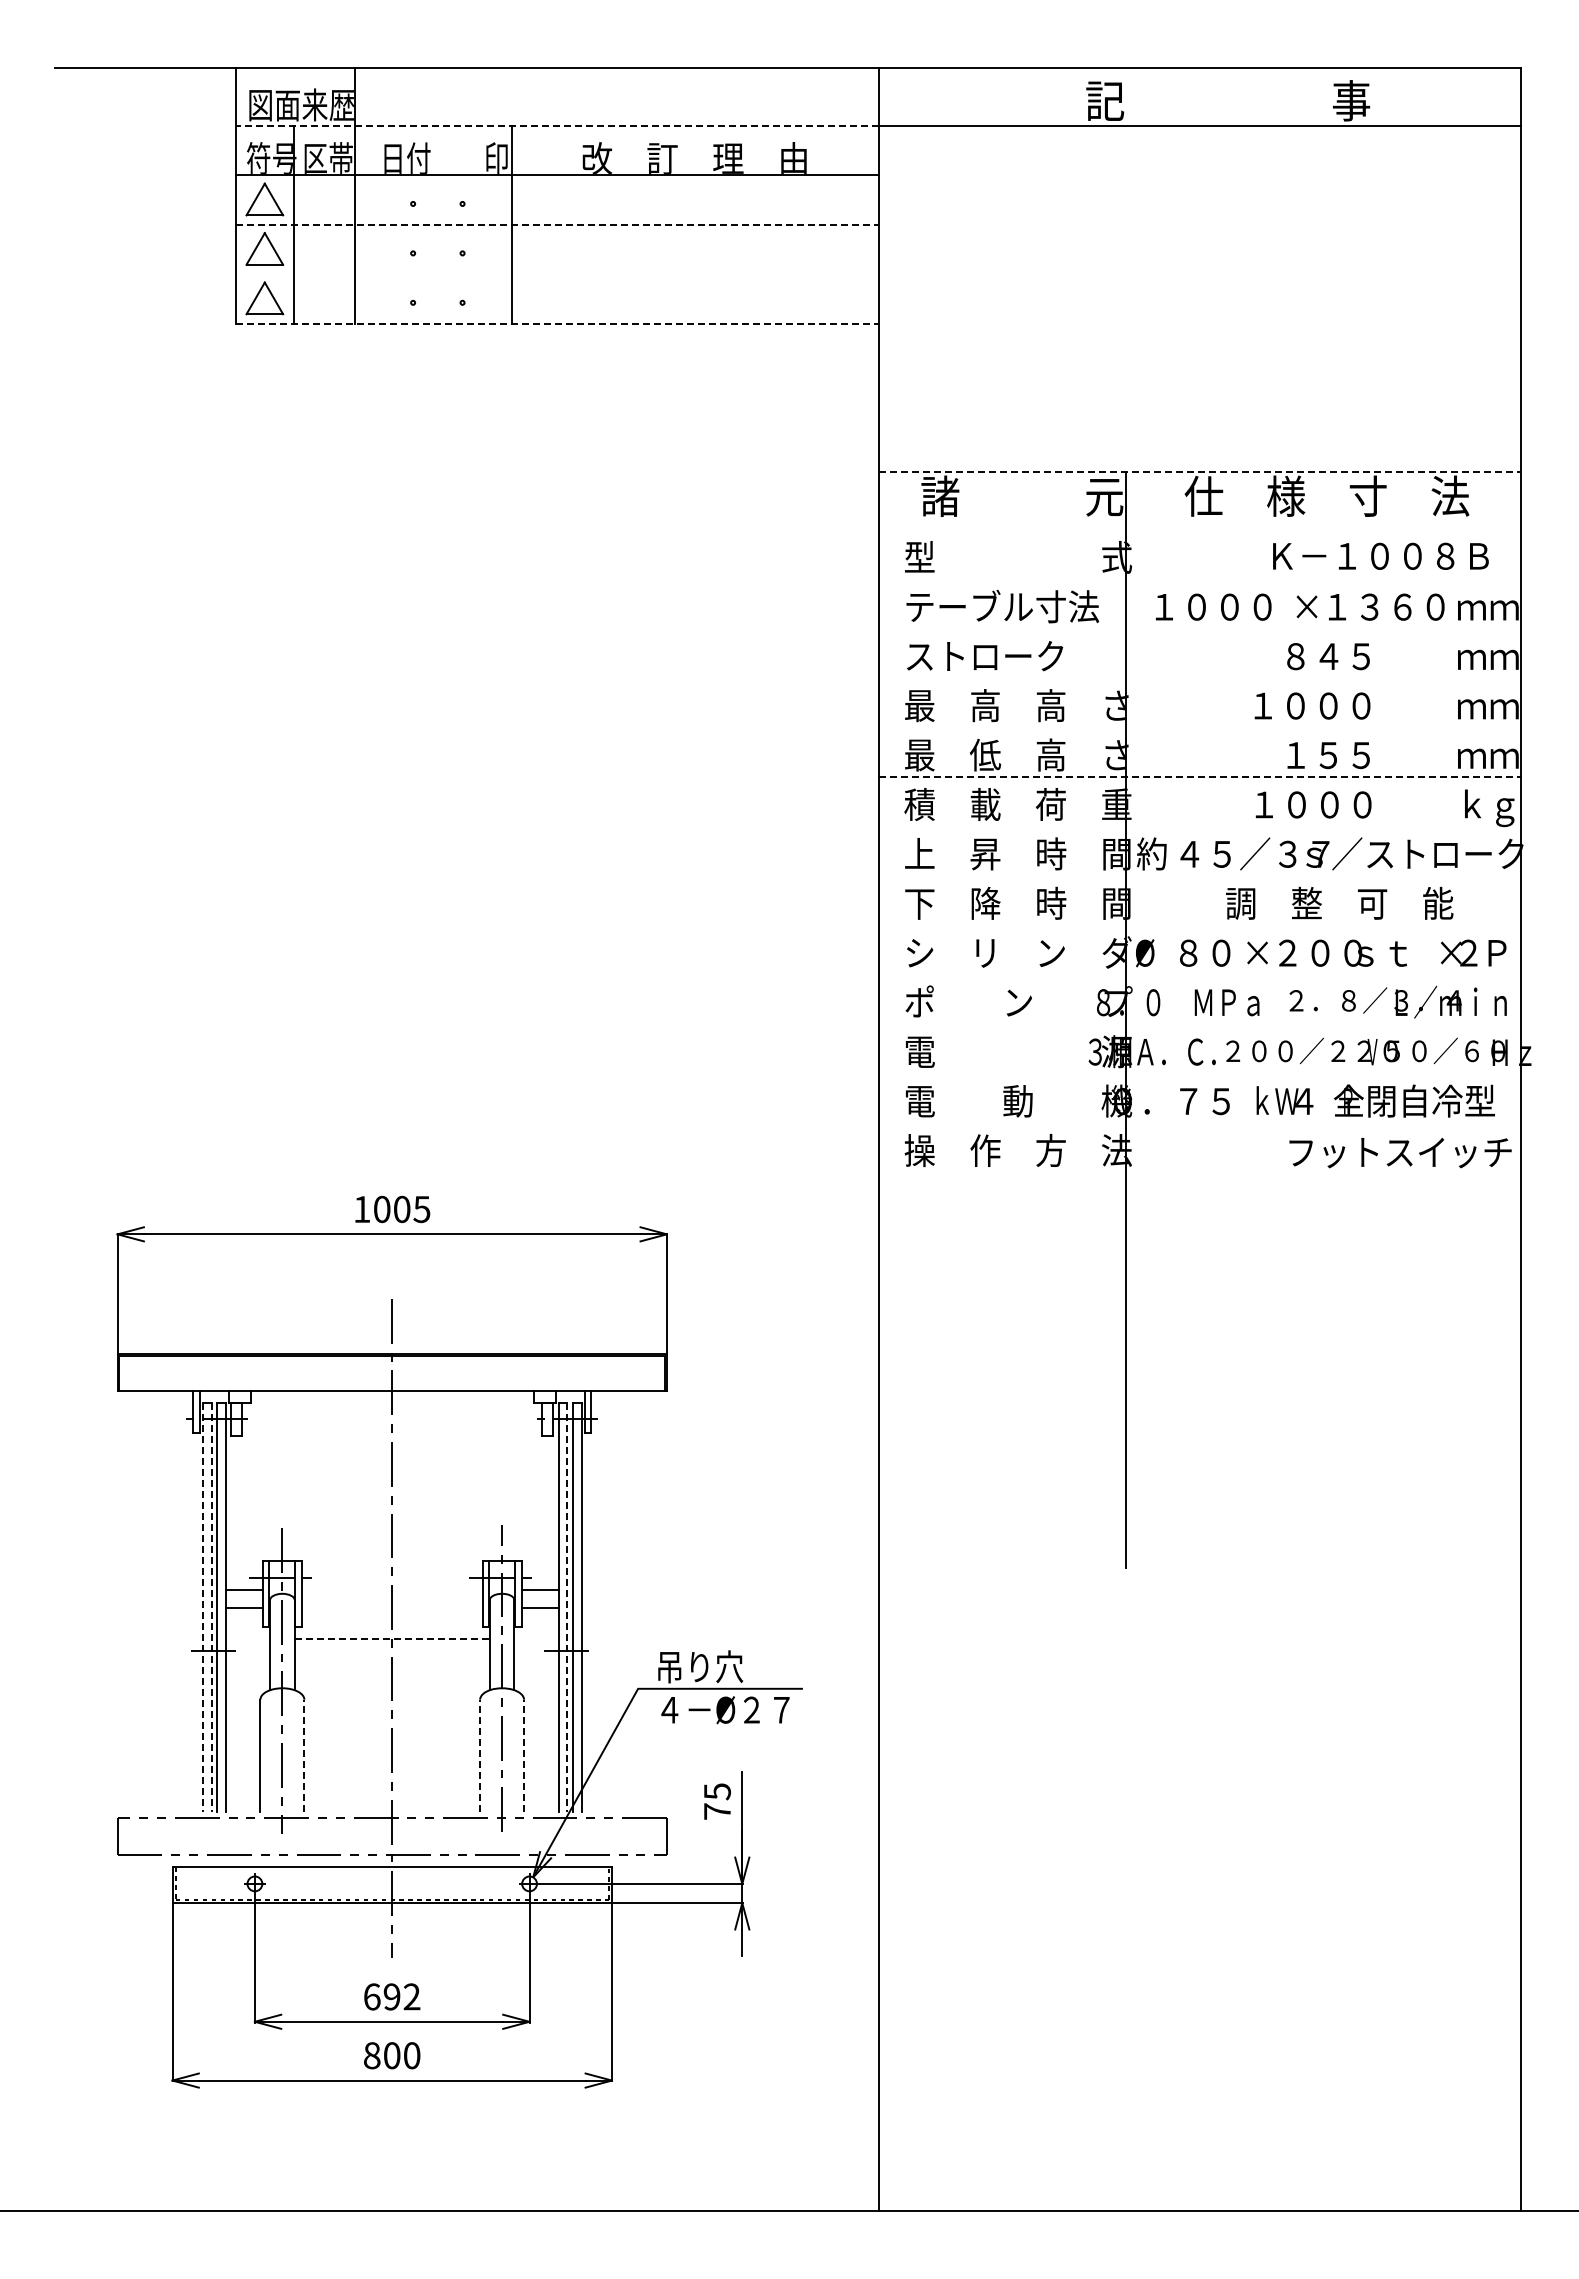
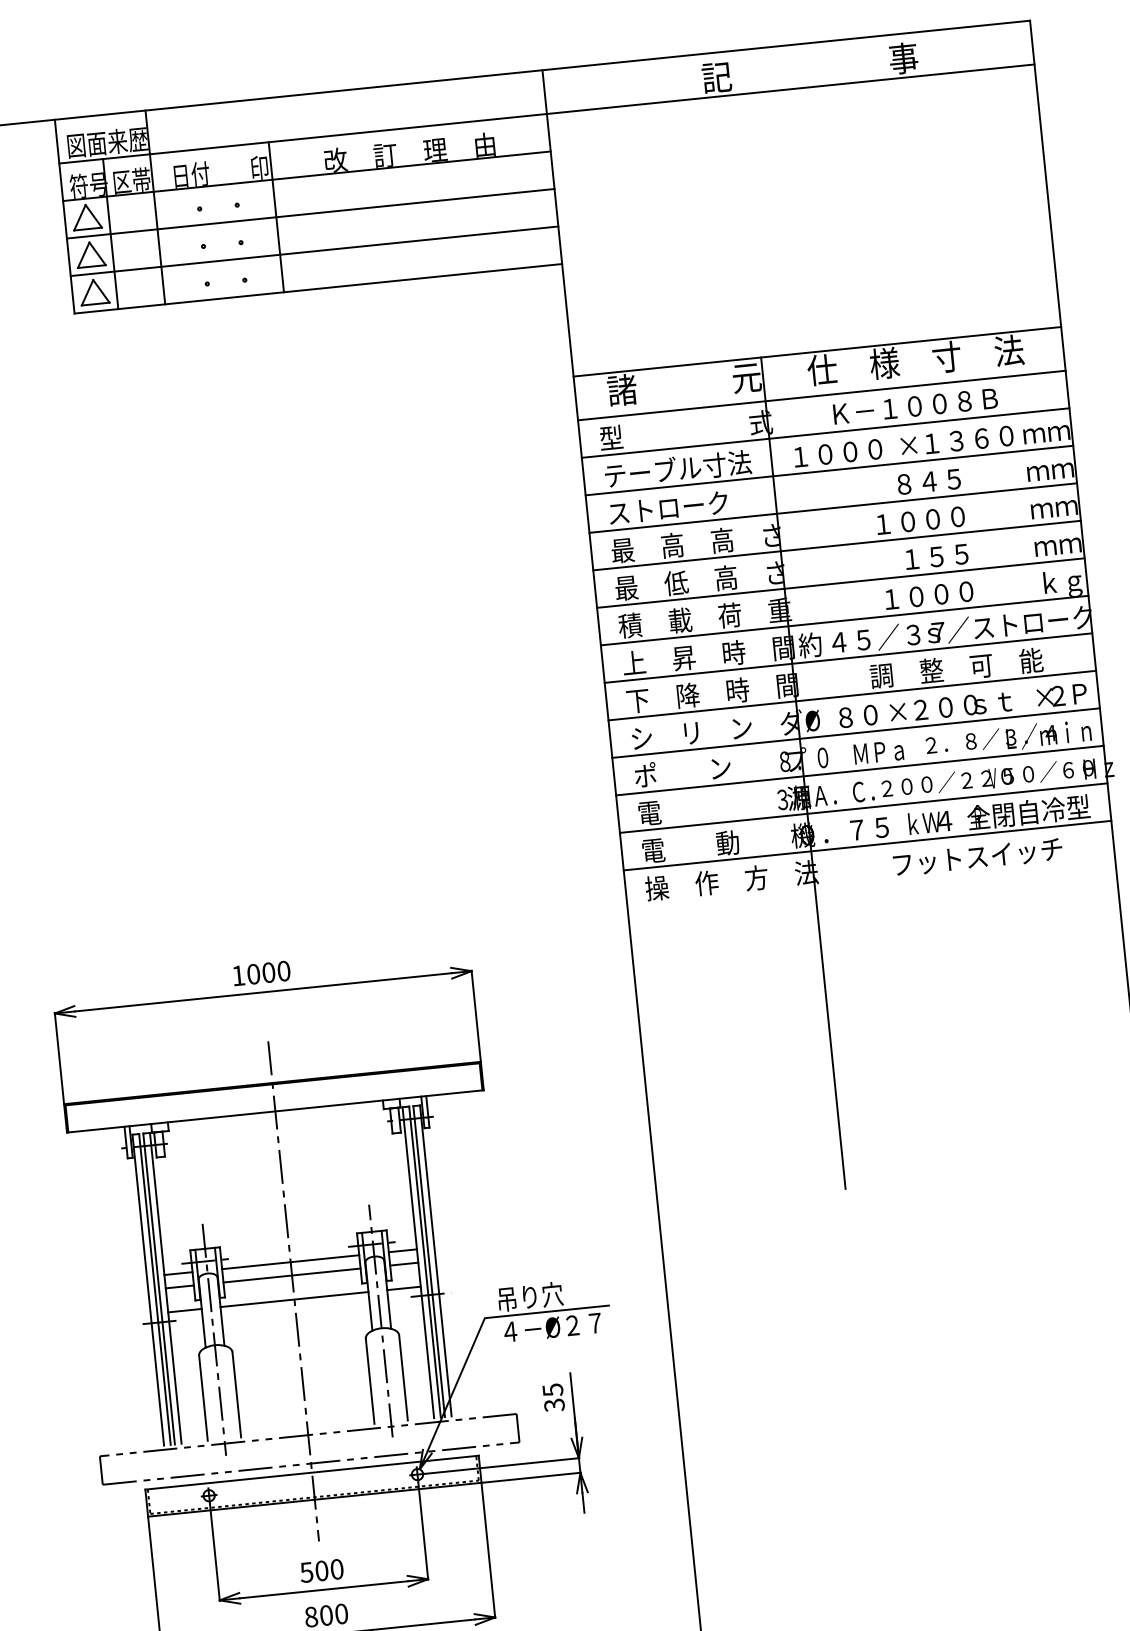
line: (556, 126) -> (302, 139), dashed -> solid
line: (557, 224) -> (310, 213), dashed -> solid
line: (556, 274) -> (313, 251), added
line: (557, 323) -> (318, 288), dashed -> solid
line: (1200, 472) -> (817, 352), dashed -> solid
line: (1199, 529) -> (821, 395), added
text: (1380, 555) -> (915, 405), moved
line: (1199, 579) -> (825, 433), added
line: (1199, 628) -> (829, 470), added
line: (1199, 678) -> (832, 508), added
line: (1199, 727) -> (836, 545), added
line: (1200, 776) -> (841, 582), dashed -> solid
line: (1199, 826) -> (844, 620), added
line: (1199, 875) -> (848, 657), added
line: (1199, 925) -> (851, 695), added
line: (1199, 974) -> (855, 732), added
line: (1199, 1024) -> (859, 770), added
line: (1199, 1073) -> (863, 808), added
line: (1199, 1123) -> (867, 846), added
text: (1400, 1152) -> (977, 857), moved
text: (421, 1209) -> (283, 971), 1005 -> 1000
line: (391, 1590) -> (290, 1262), added
line: (202, 1607) -> (148, 1290), dashed -> solid
line: (211, 1607) -> (154, 1289), dashed -> solid
line: (391, 1607) -> (291, 1275), added
line: (567, 1607) -> (425, 1261), dashed -> solid
line: (247, 1639) -> (184, 1310), added
line: (392, 1639) -> (294, 1299), dashed -> solid
line: (536, 1639) -> (403, 1288), added
line: (304, 1755) -> (236, 1394), dashed -> solid
line: (480, 1755) -> (370, 1380), dashed -> solid
line: (524, 1755) -> (403, 1377), dashed -> solid
text: (717, 1811) -> (554, 1405), 75 -> 35
text: (391, 1996) -> (321, 1570), 692 -> 500

